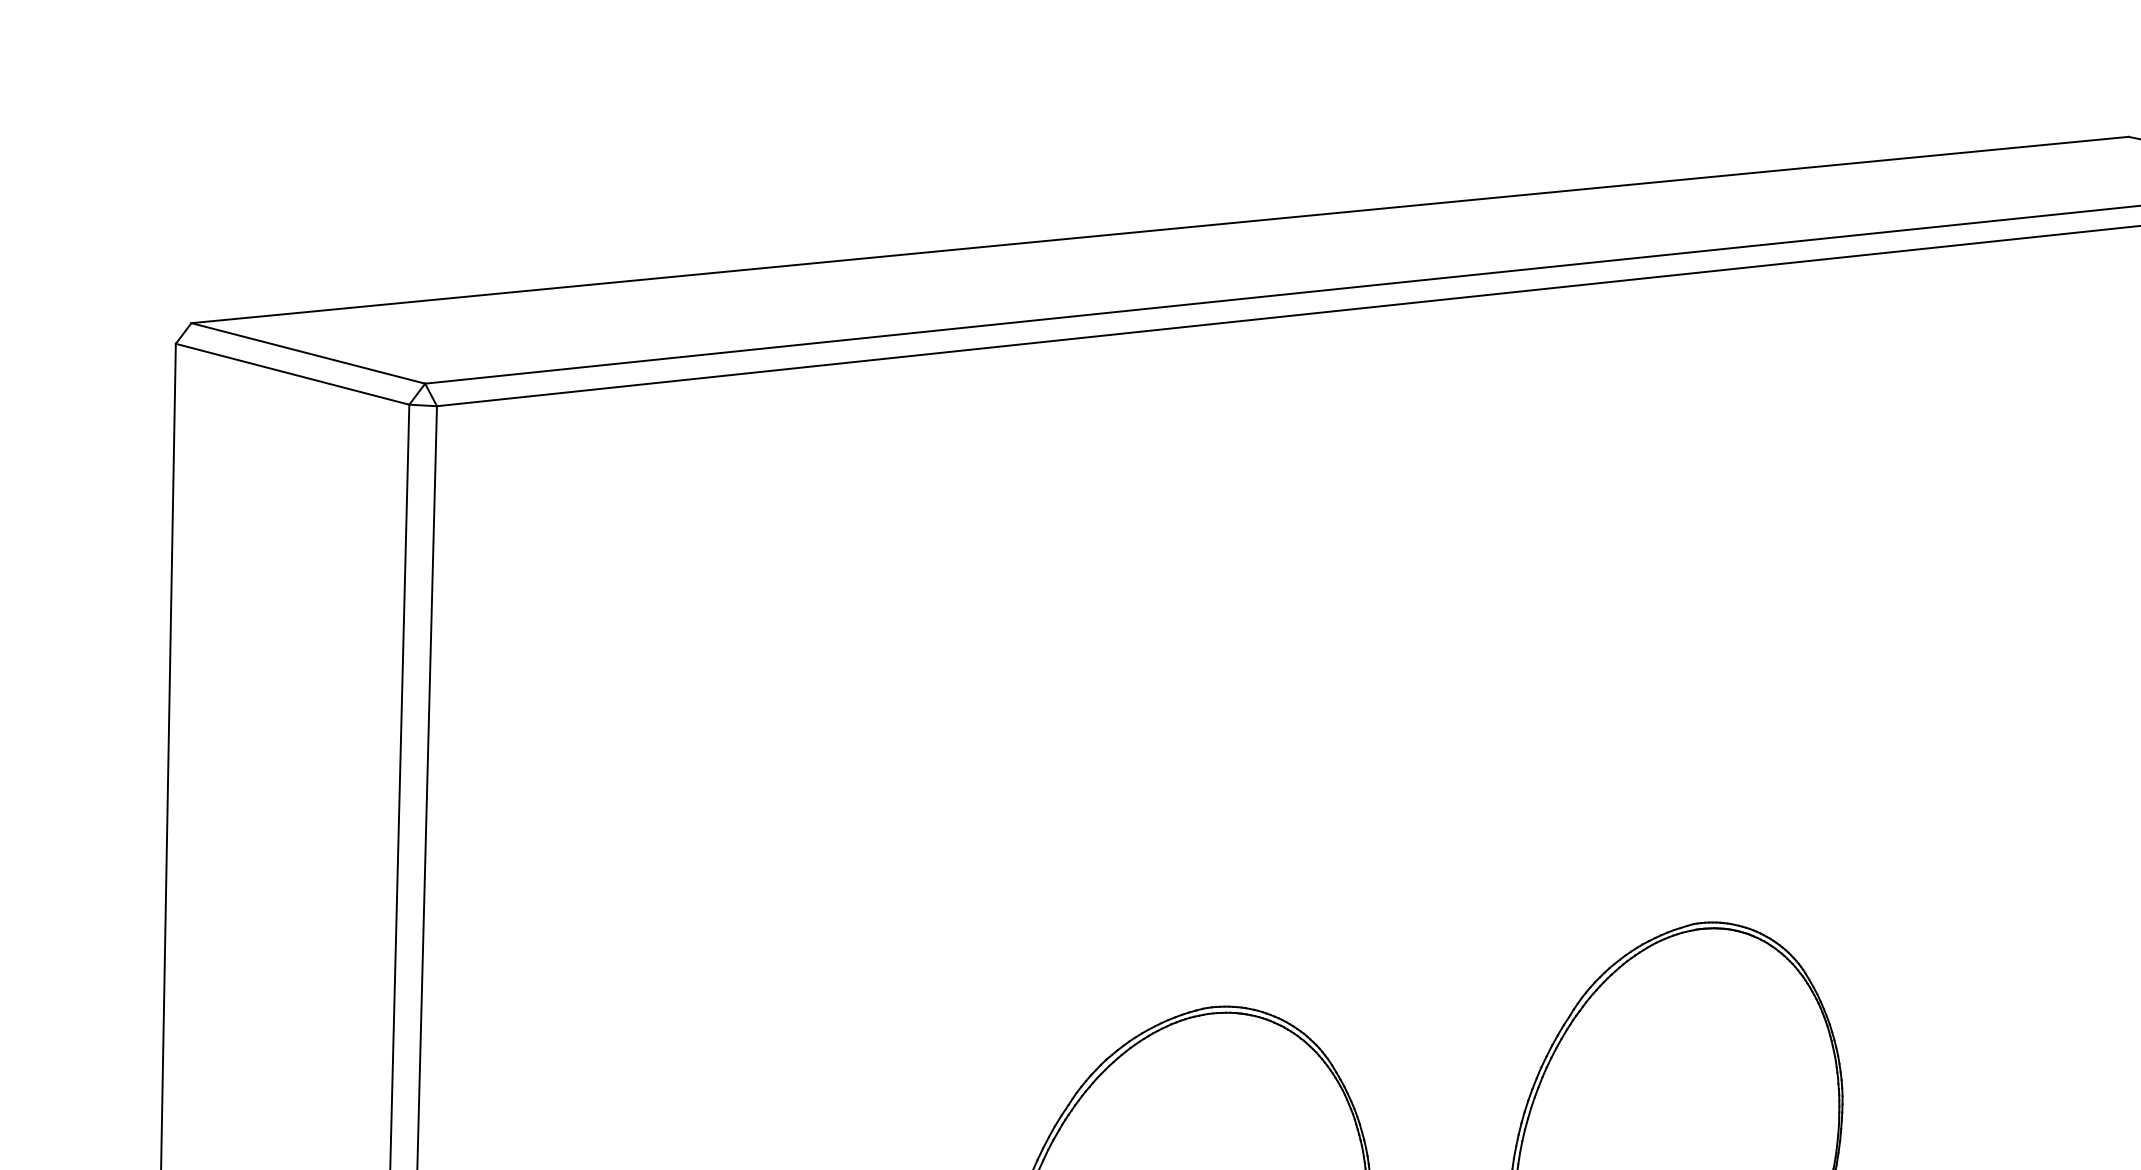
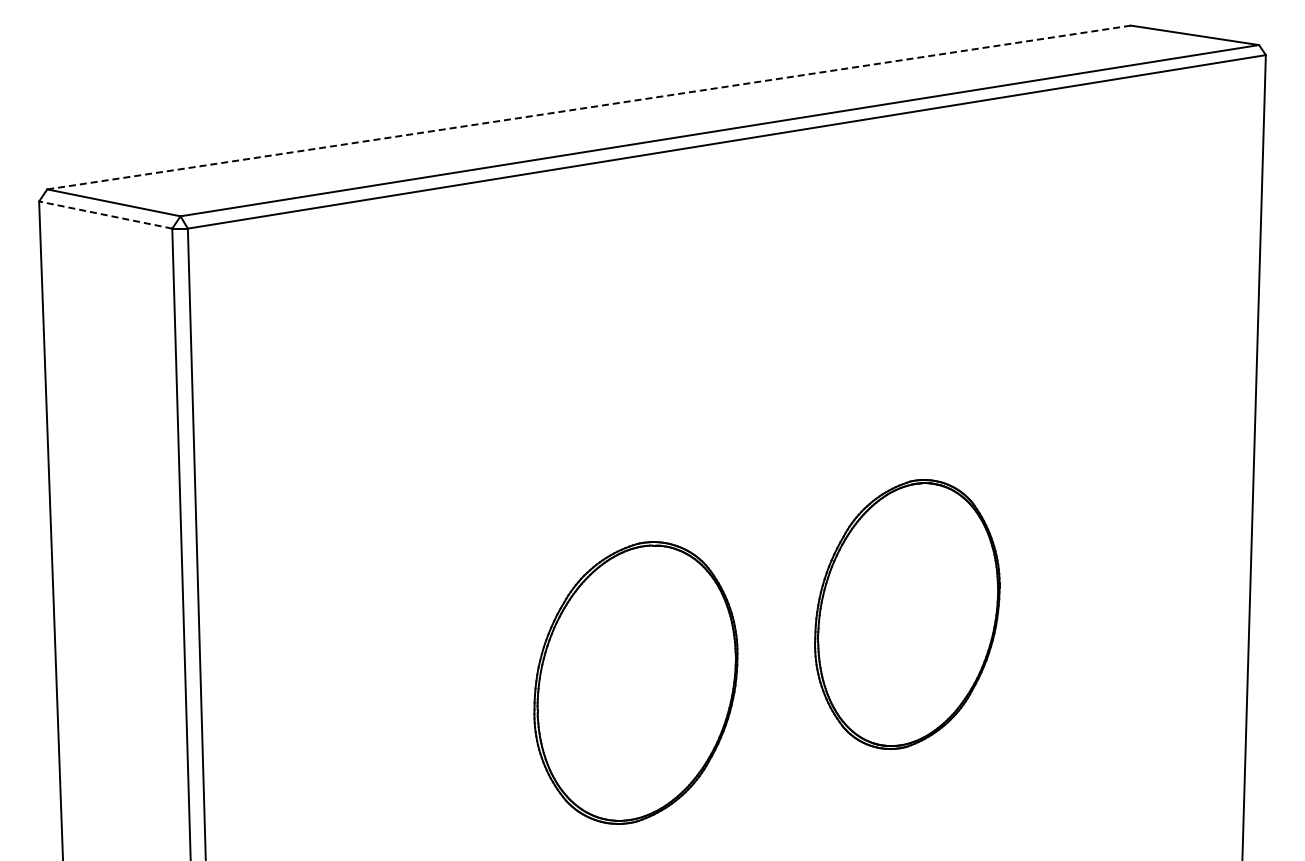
line: (1160, 230) -> (589, 107), solid -> dashed
line: (292, 375) -> (105, 215), solid -> dashed

